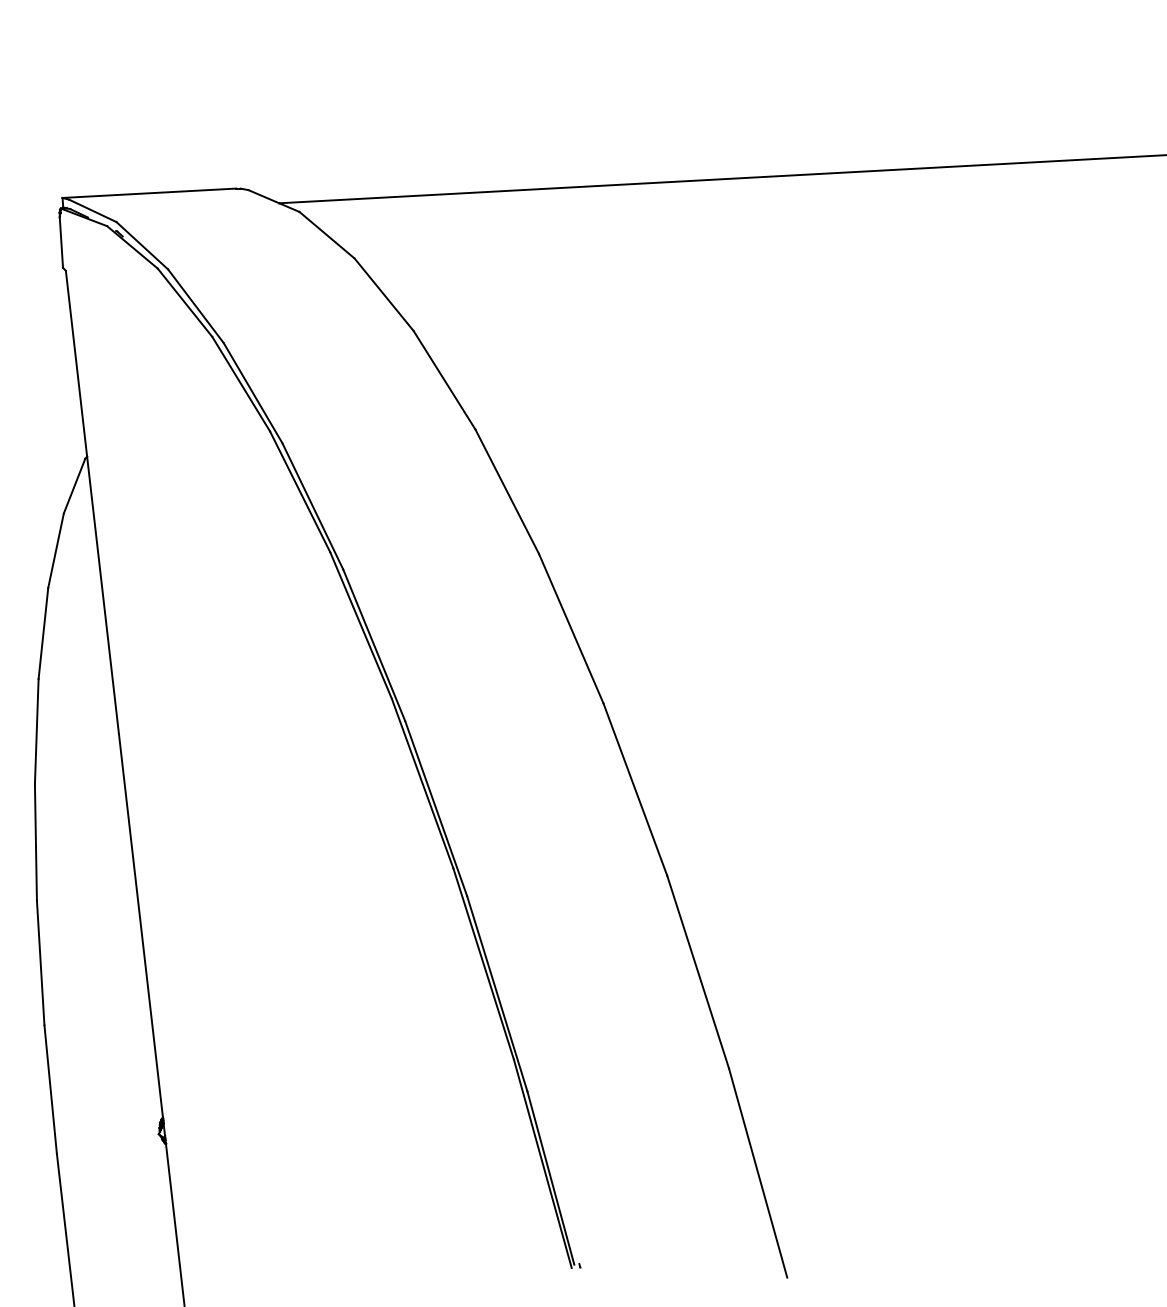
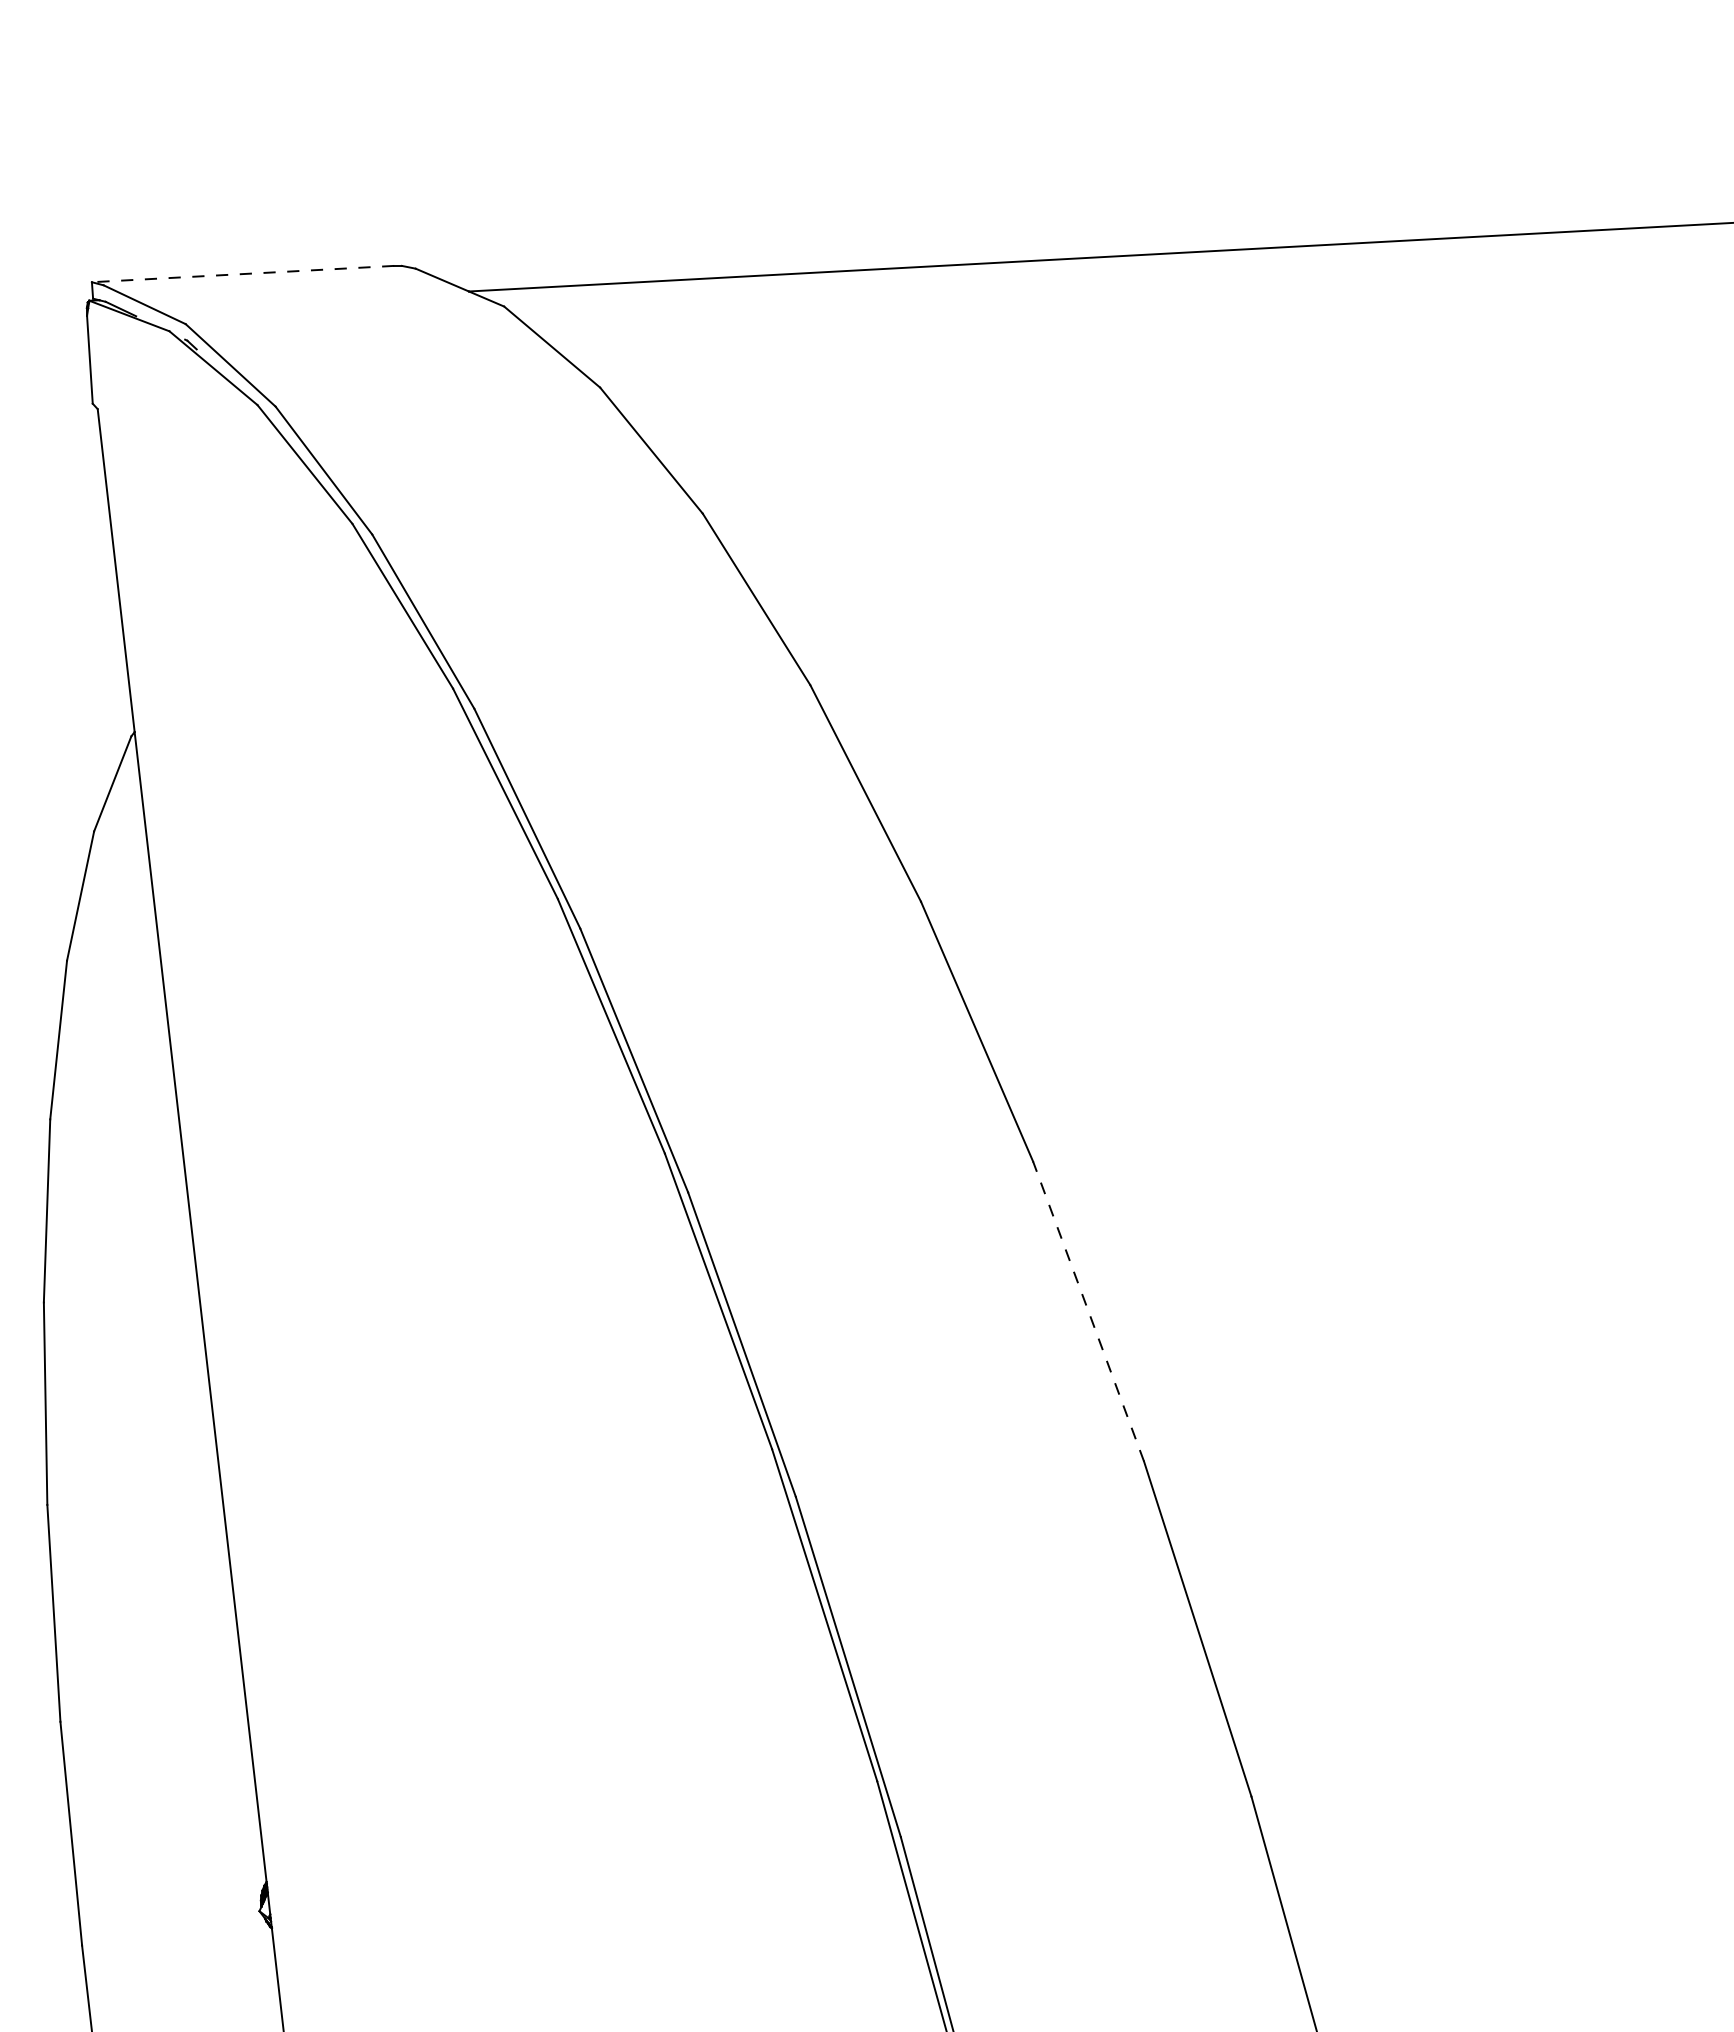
line: (148, 193) -> (241, 274), solid -> dashed
line: (635, 789) -> (1088, 1311), solid -> dashed

